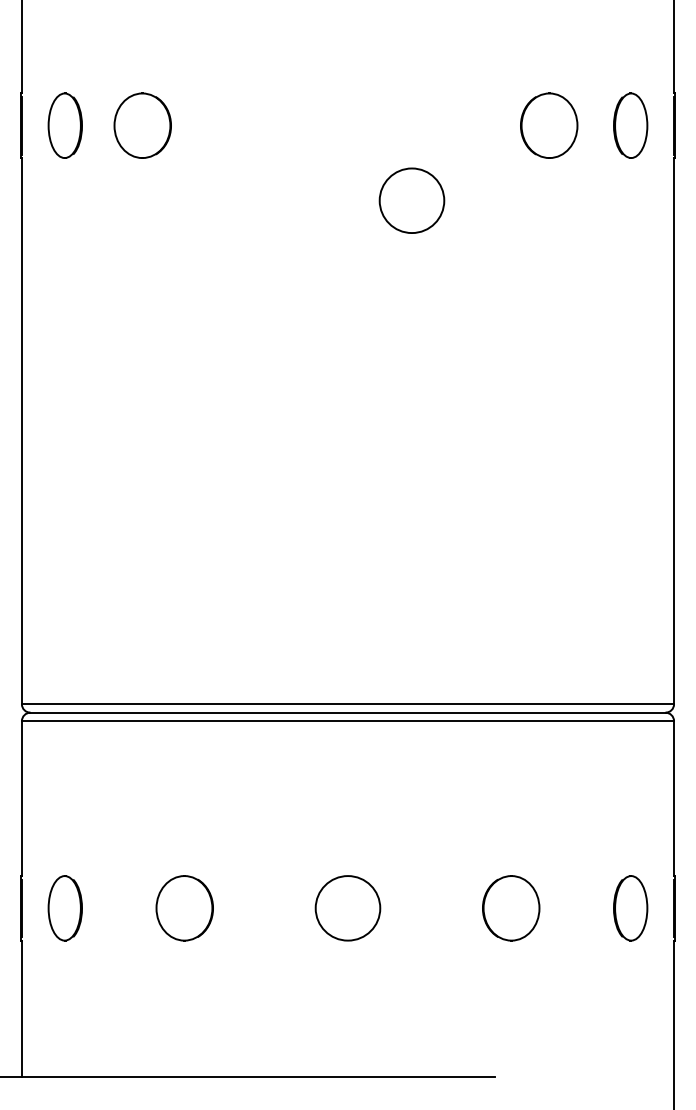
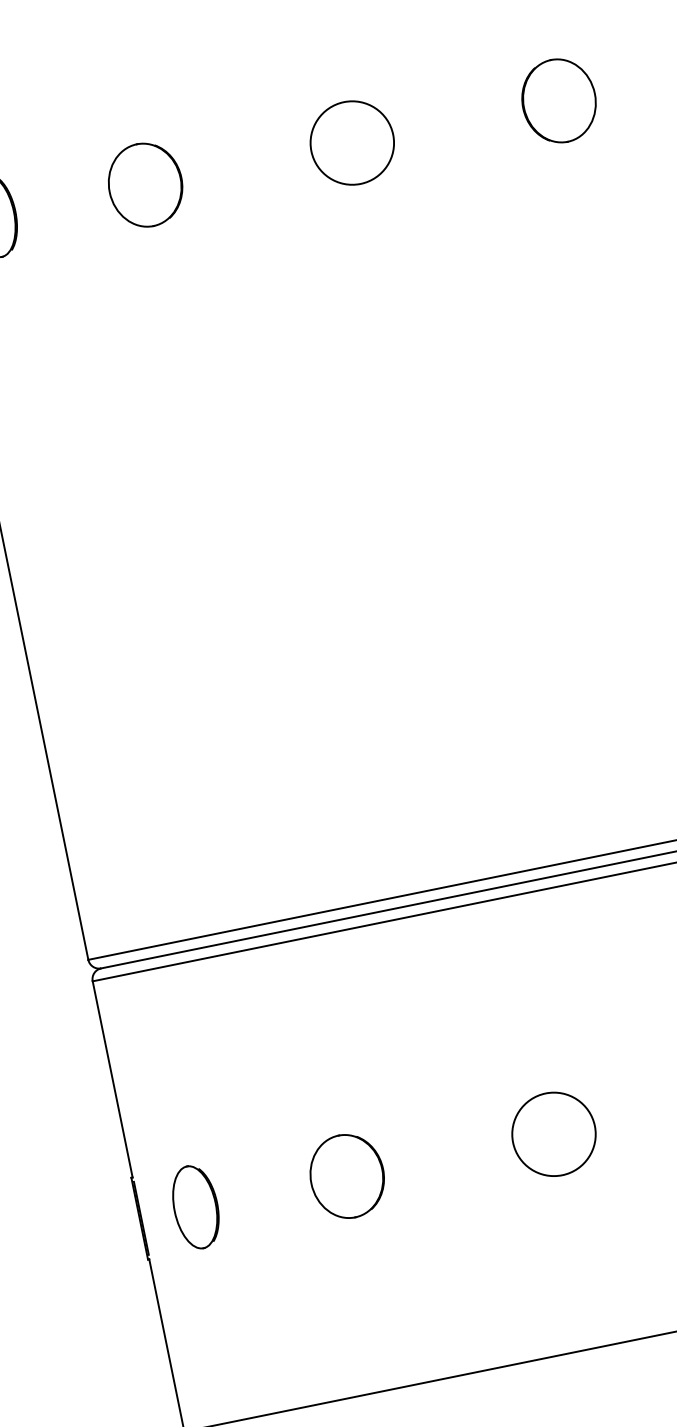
part: (142, 125) -> (145, 184), moved
part: (549, 125) -> (559, 100), moved
circle: (411, 200) -> (351, 142), moved

